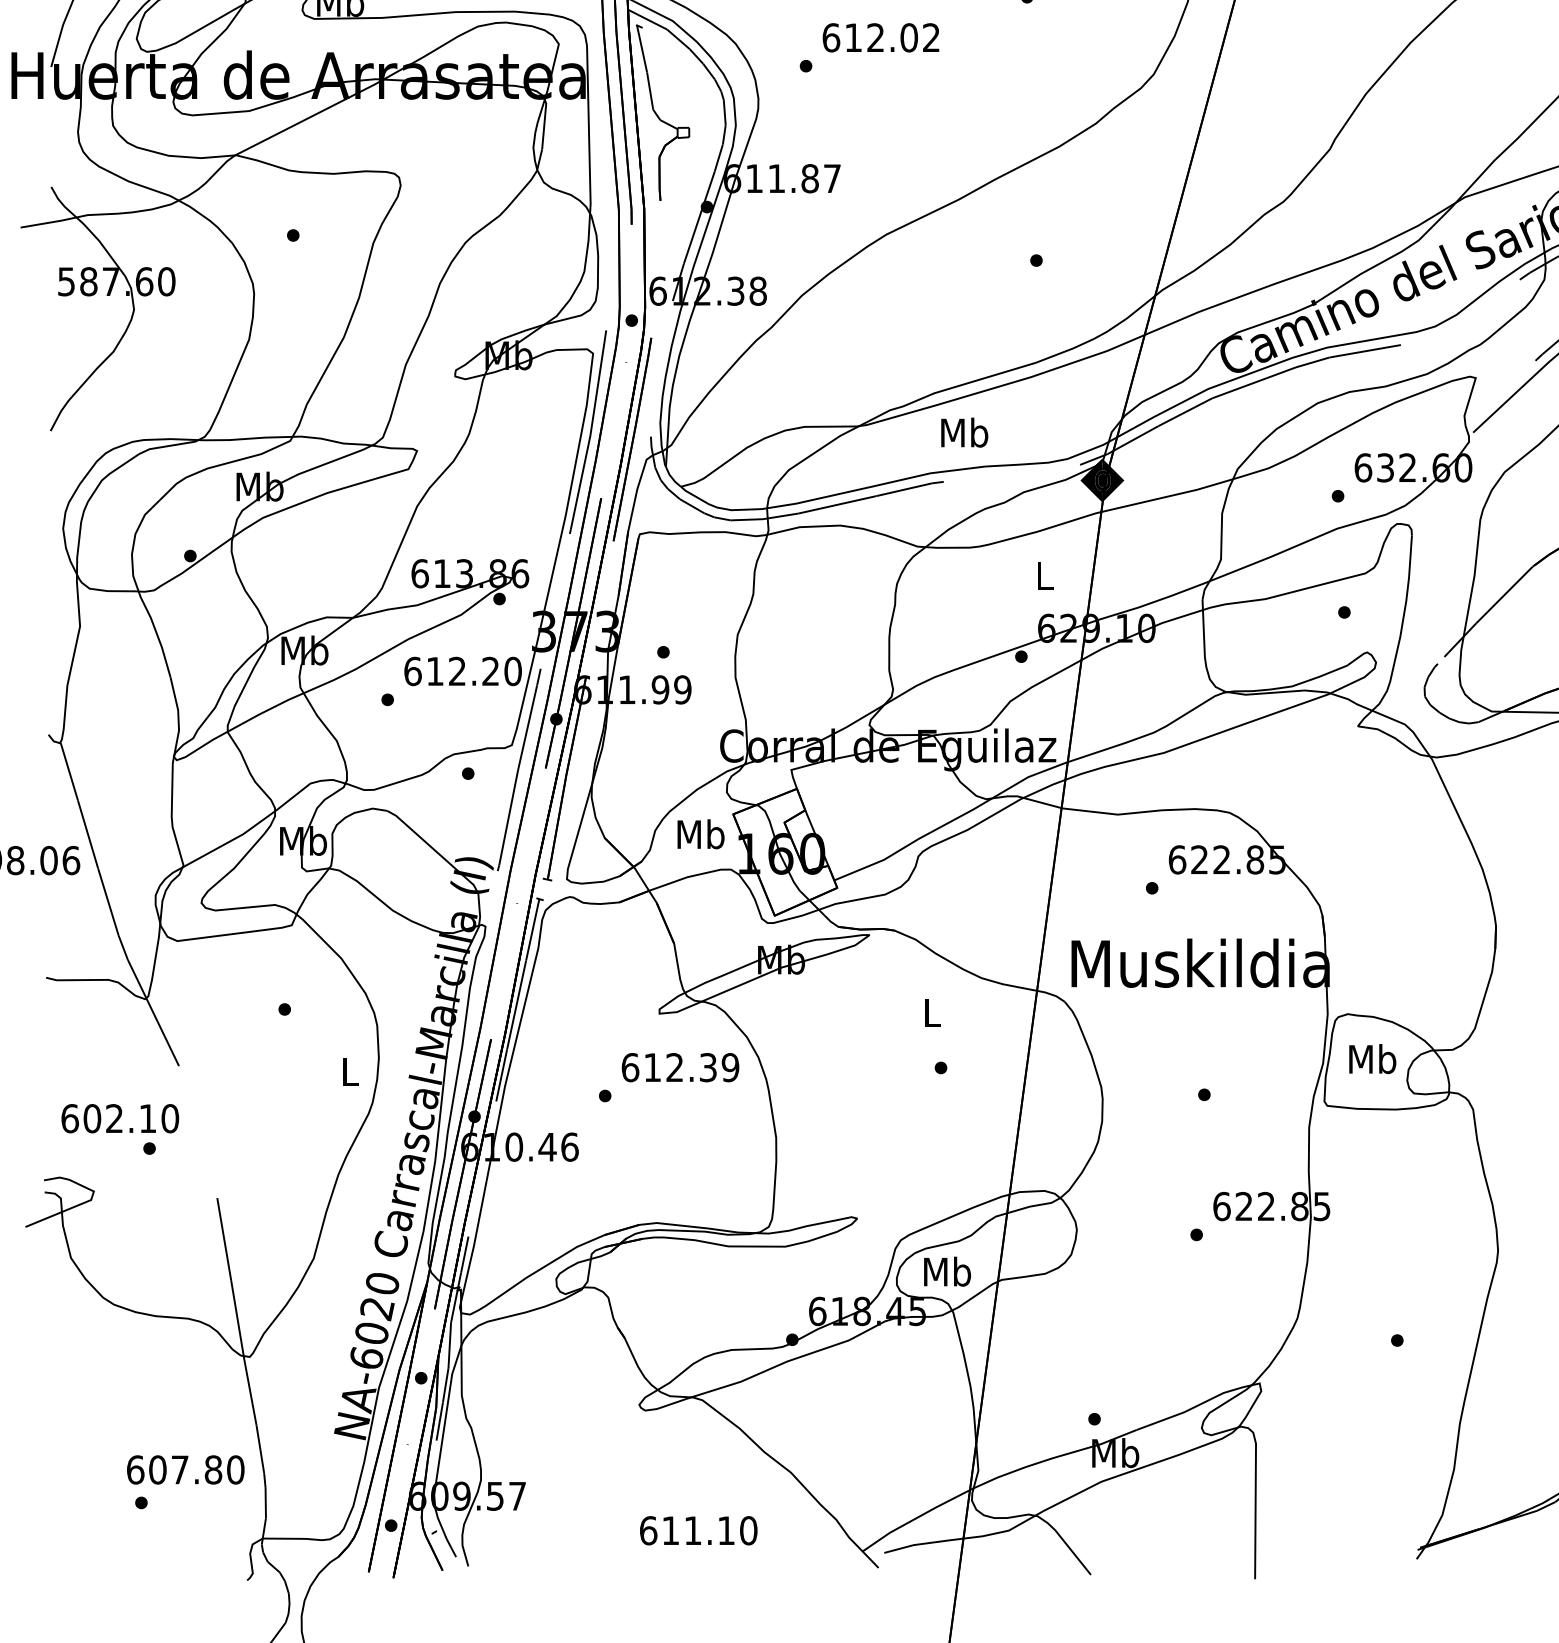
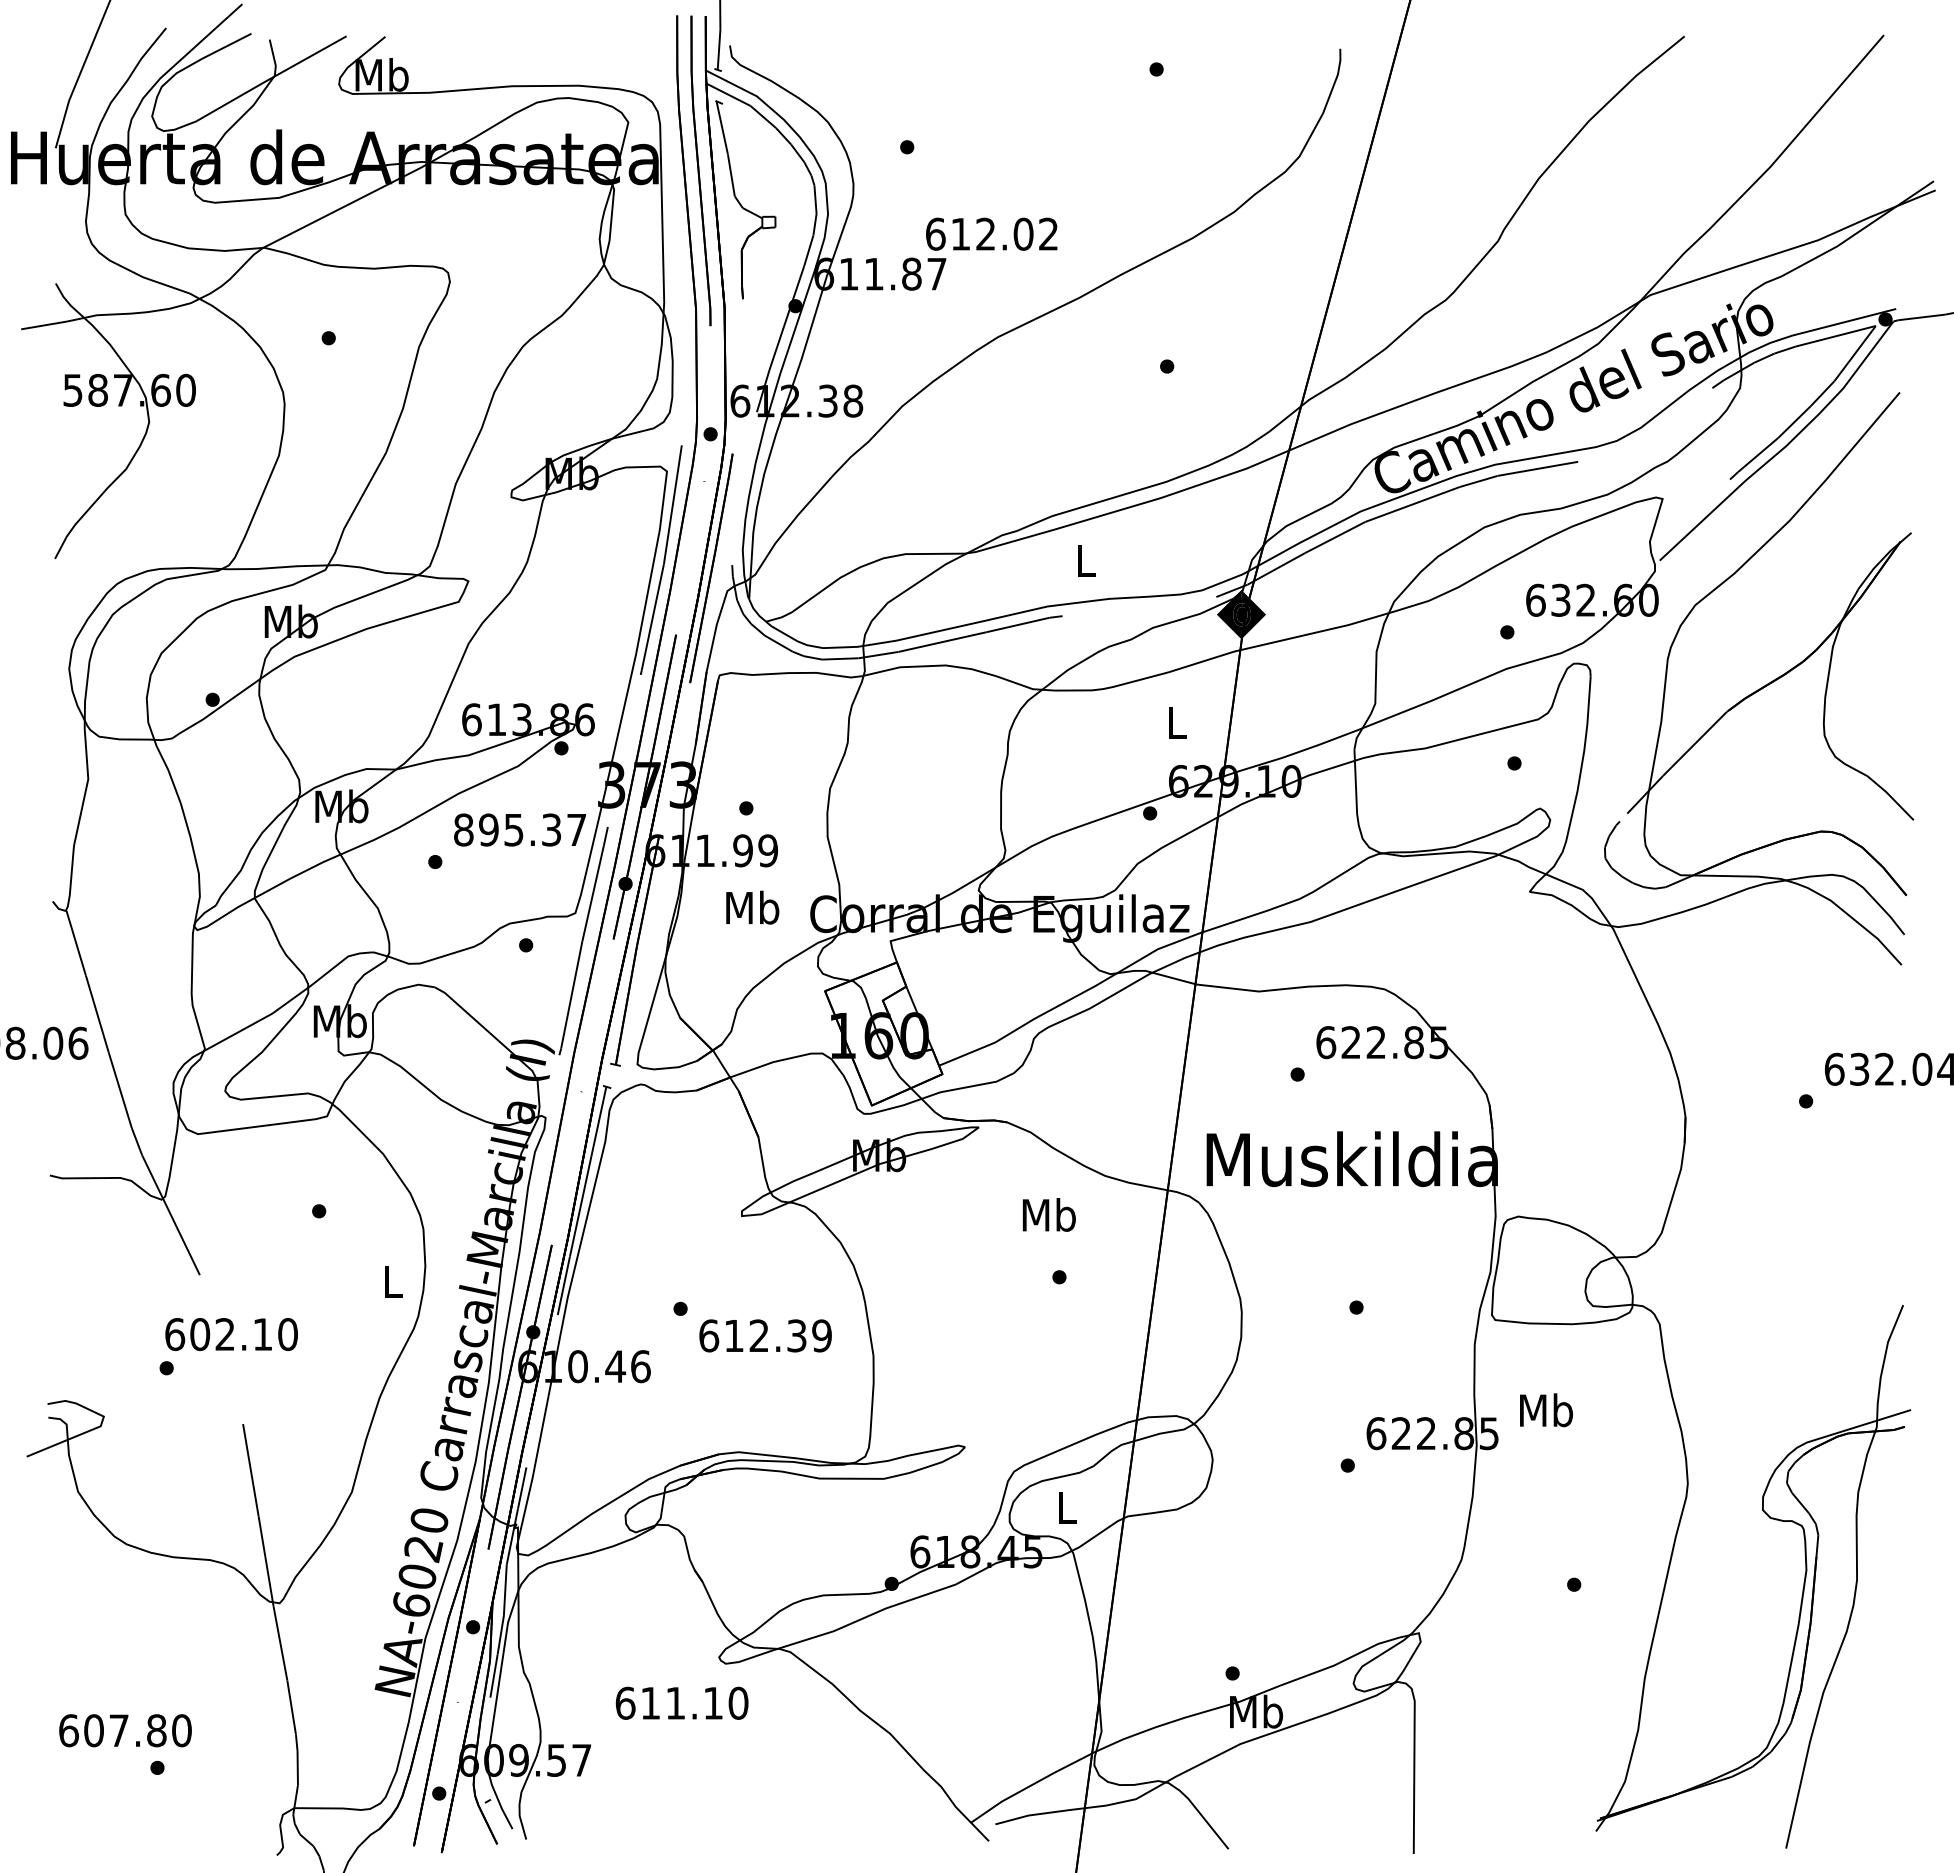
text: (880, 37) -> (991, 233), moved
text: (964, 432) -> (1085, 560), Mb -> L
text: (463, 670) -> (520, 829), 612.20 -> 895.37
text: (700, 834) -> (752, 907), moved
text: (931, 1012) -> (1048, 1214), L -> Mb
text: (1372, 1059) -> (1546, 1410), moved
text: (680, 1067) -> (765, 1335), moved
text: (120, 1118) -> (231, 1334), moved
text: (947, 1272) -> (1066, 1507), Mb -> L
text: (185, 1469) -> (125, 1730), moved
text: (698, 1530) -> (681, 1702), moved

